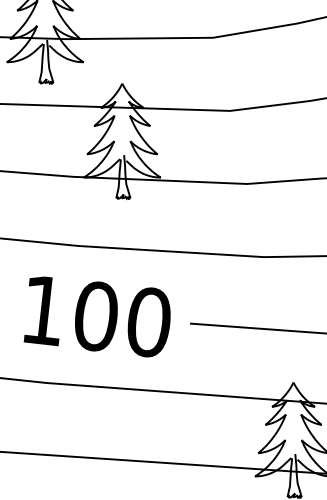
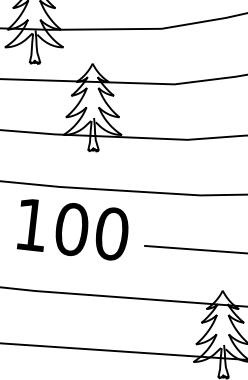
text: (97, 316) -> (72, 229), moved

